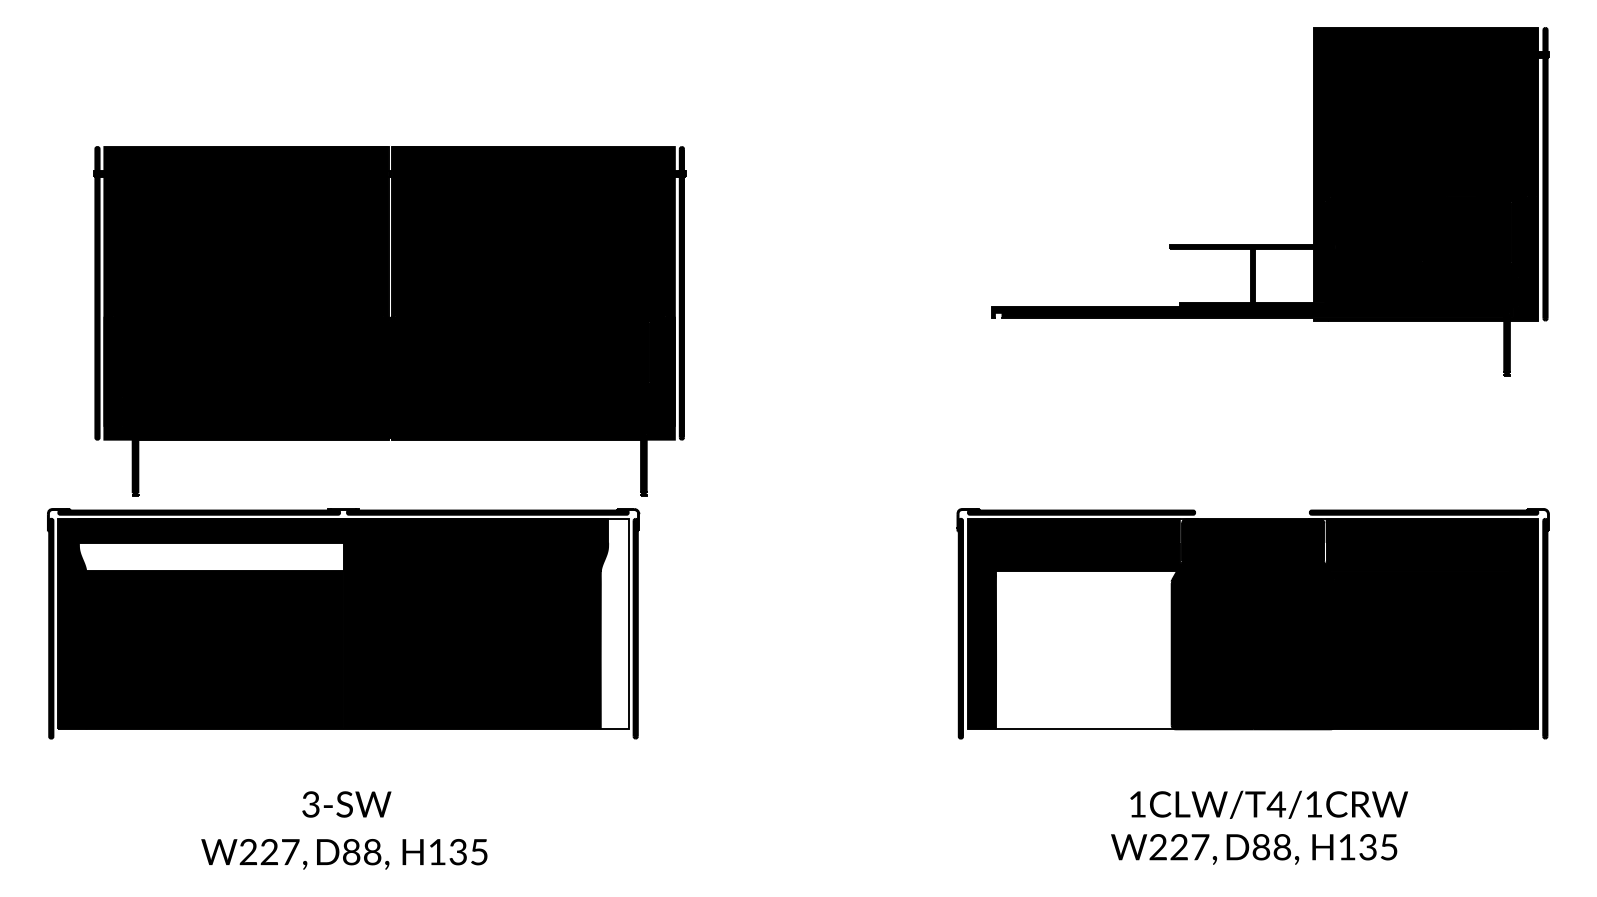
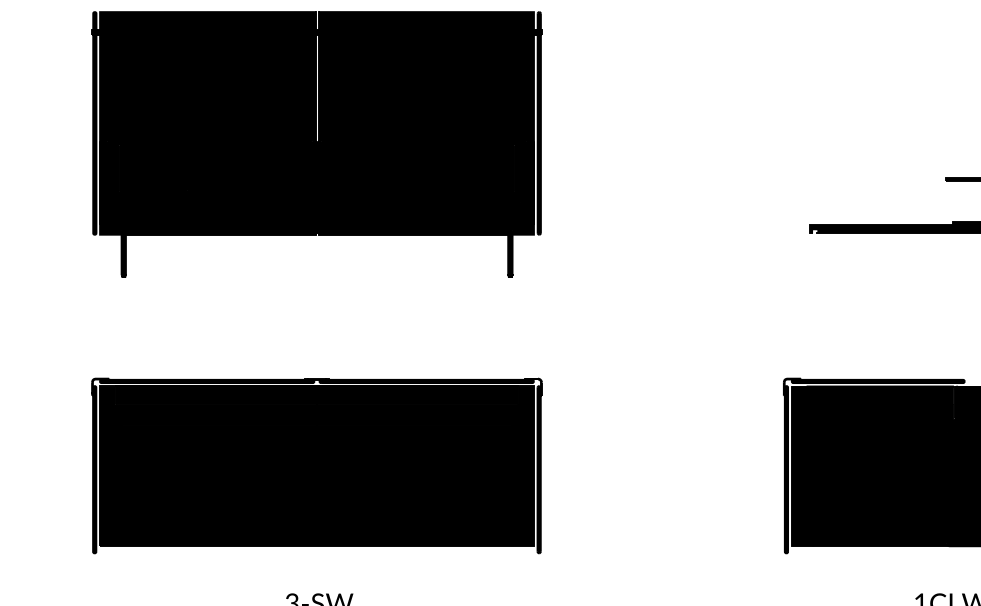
part: (389, 321) -> (316, 144), moved
fill: (210, 556) -> (215, 414), added
fill: (614, 624) -> (523, 466), added
fill: (1096, 650) -> (889, 486), added

